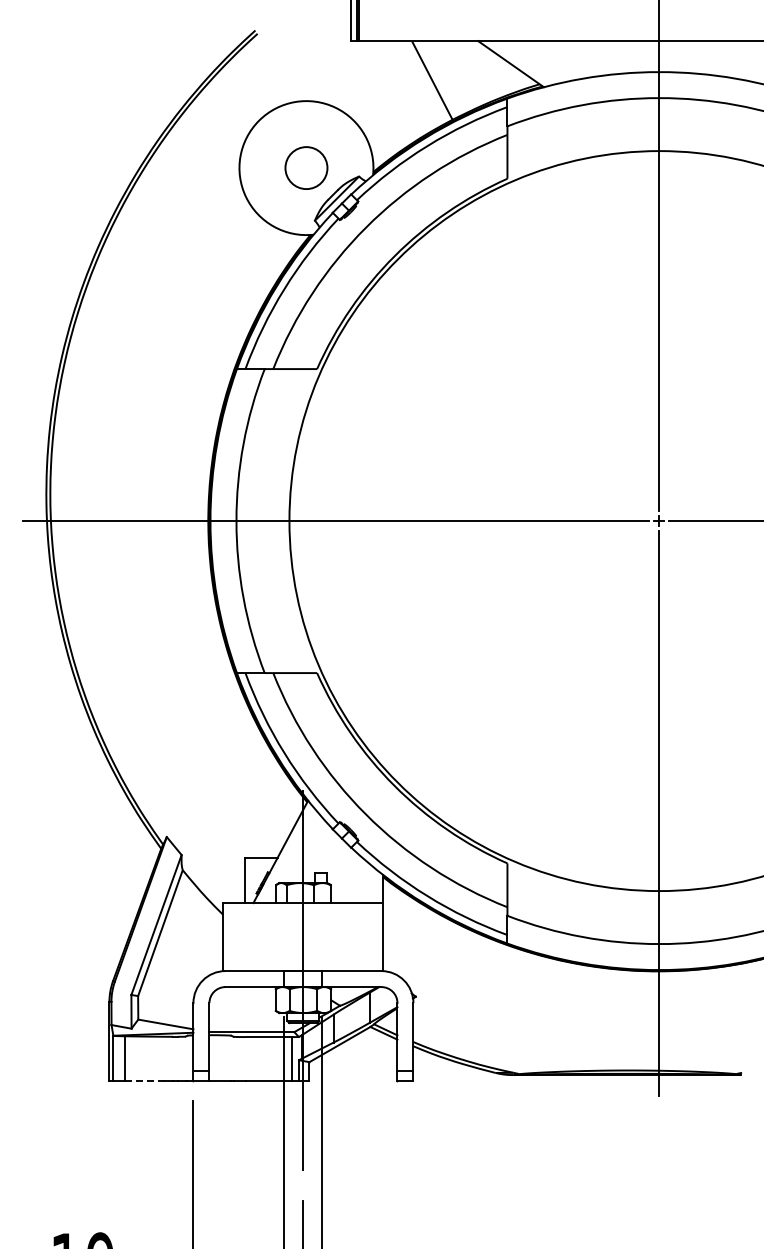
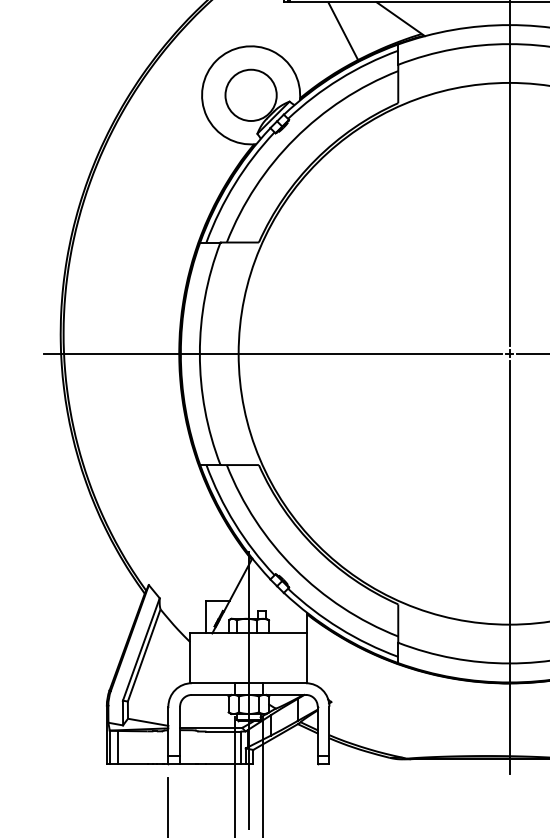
circle: (306, 168) -> (251, 95), size x1.67
line: (145, 1081) -> (133, 764), dashed -> solid

